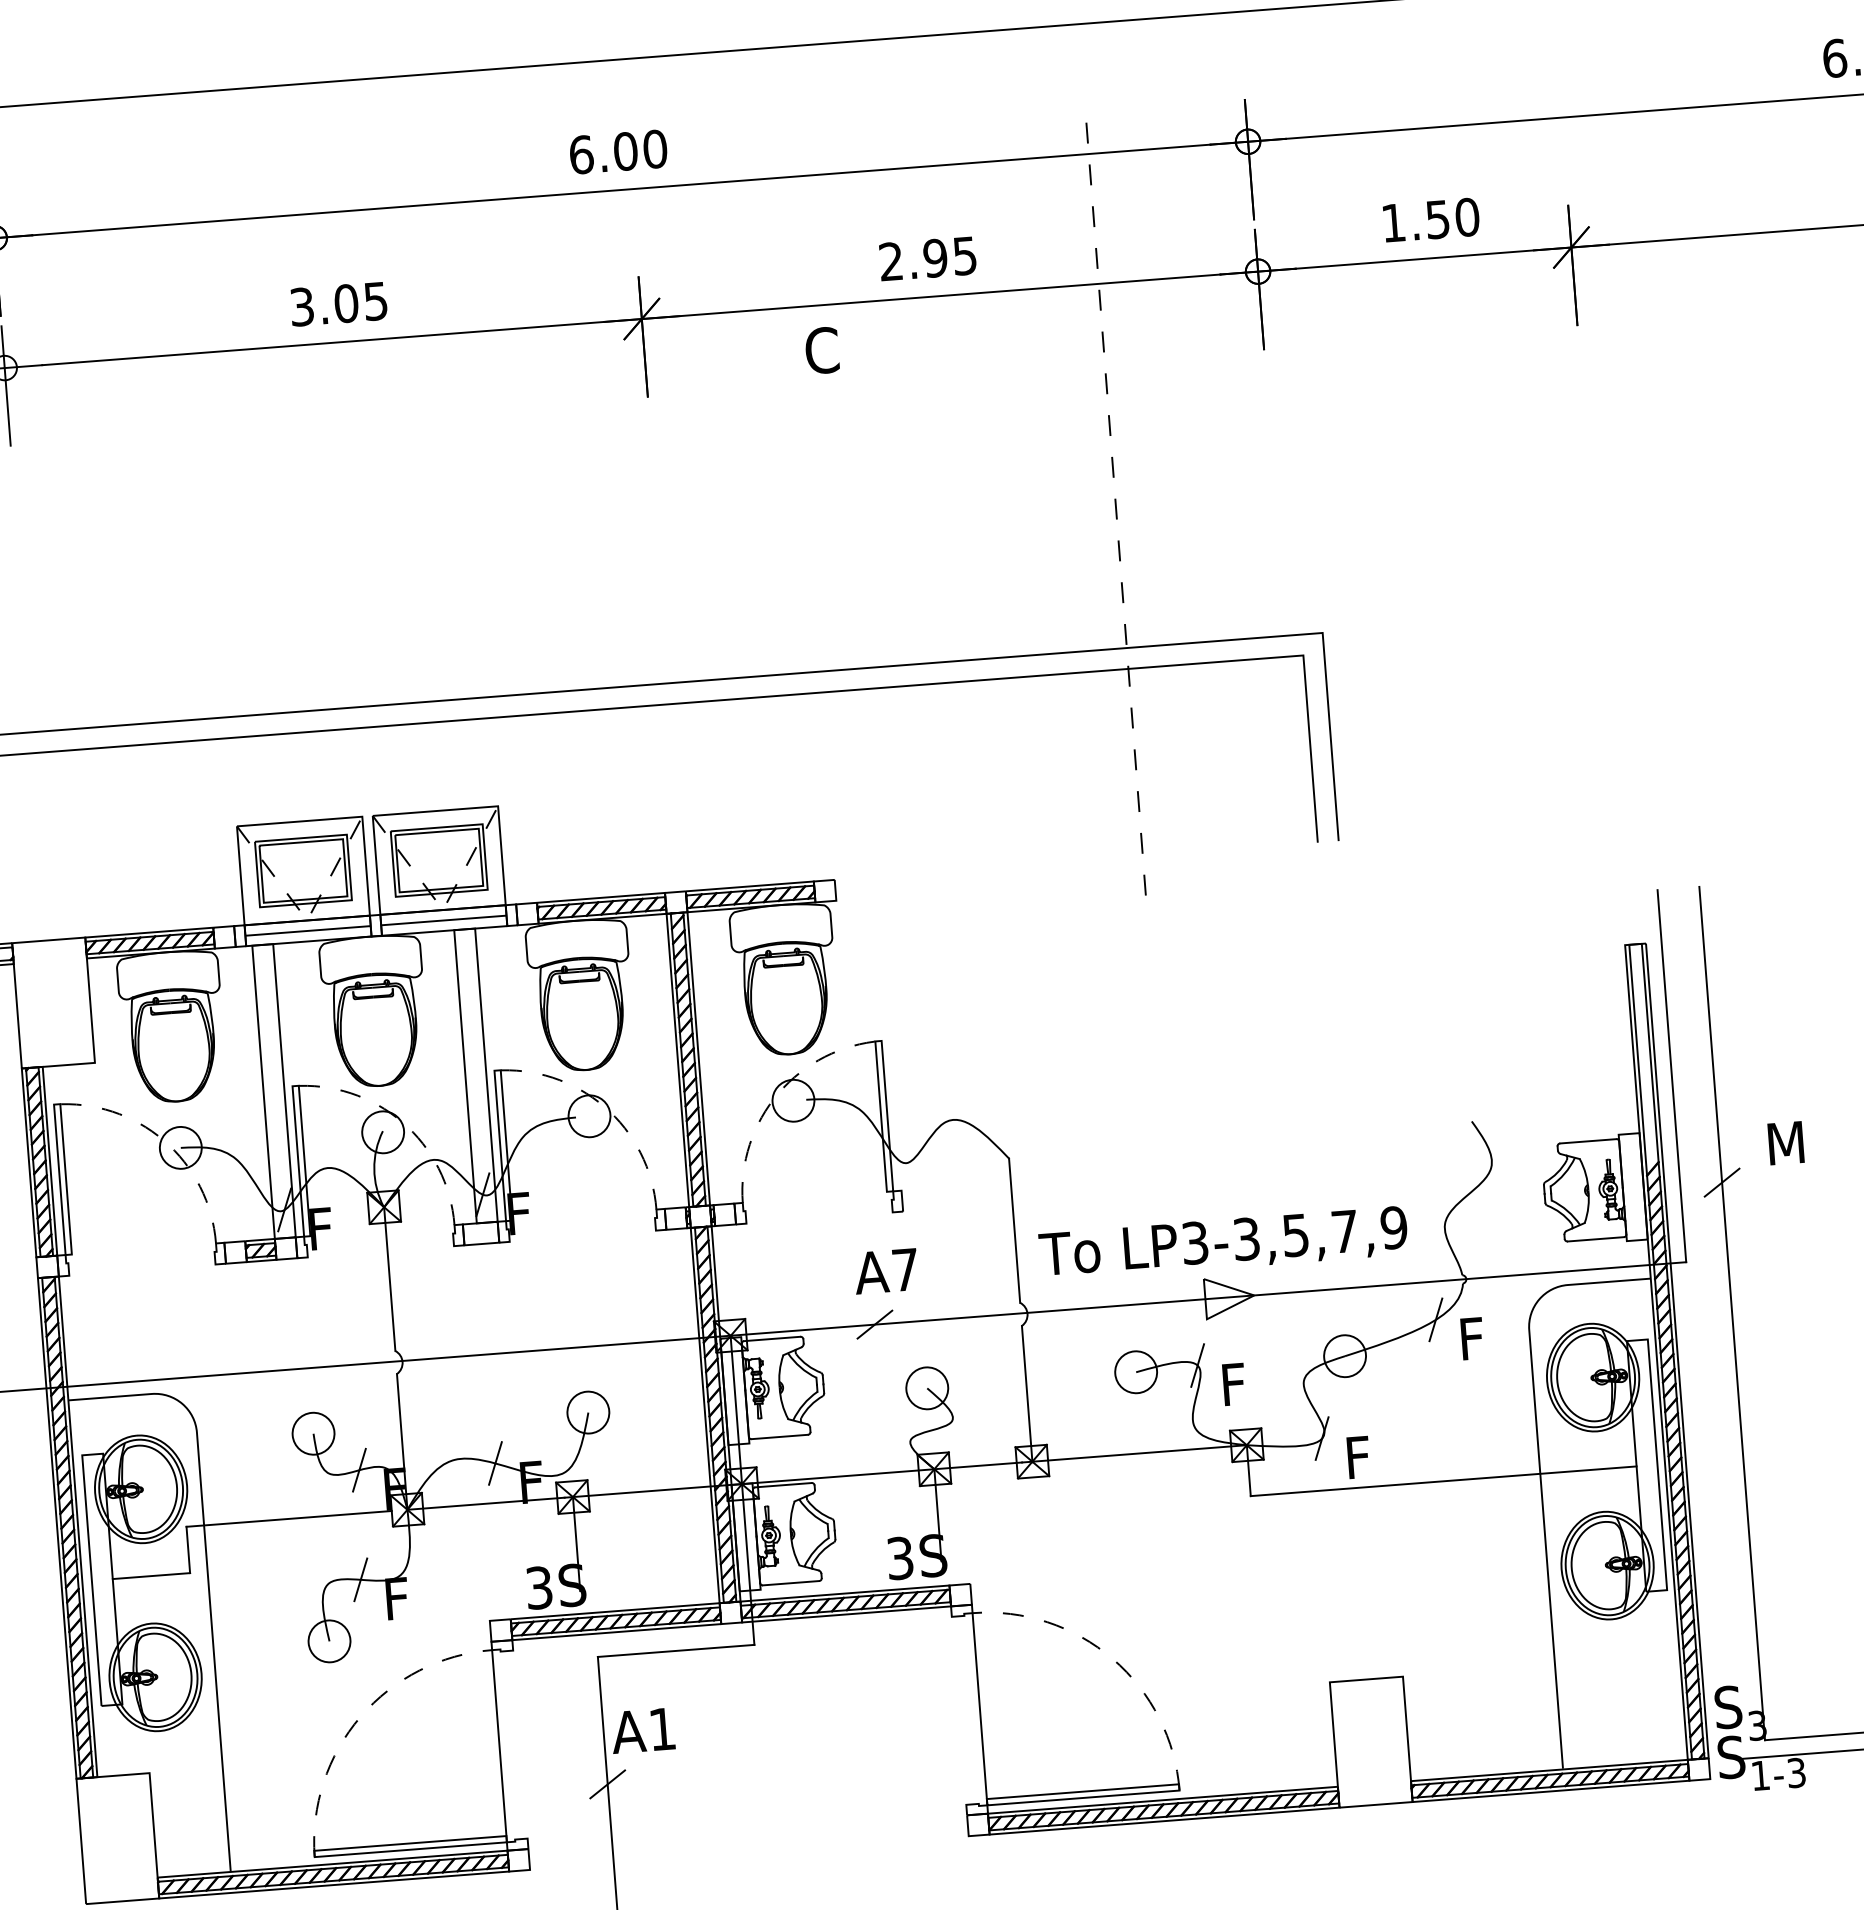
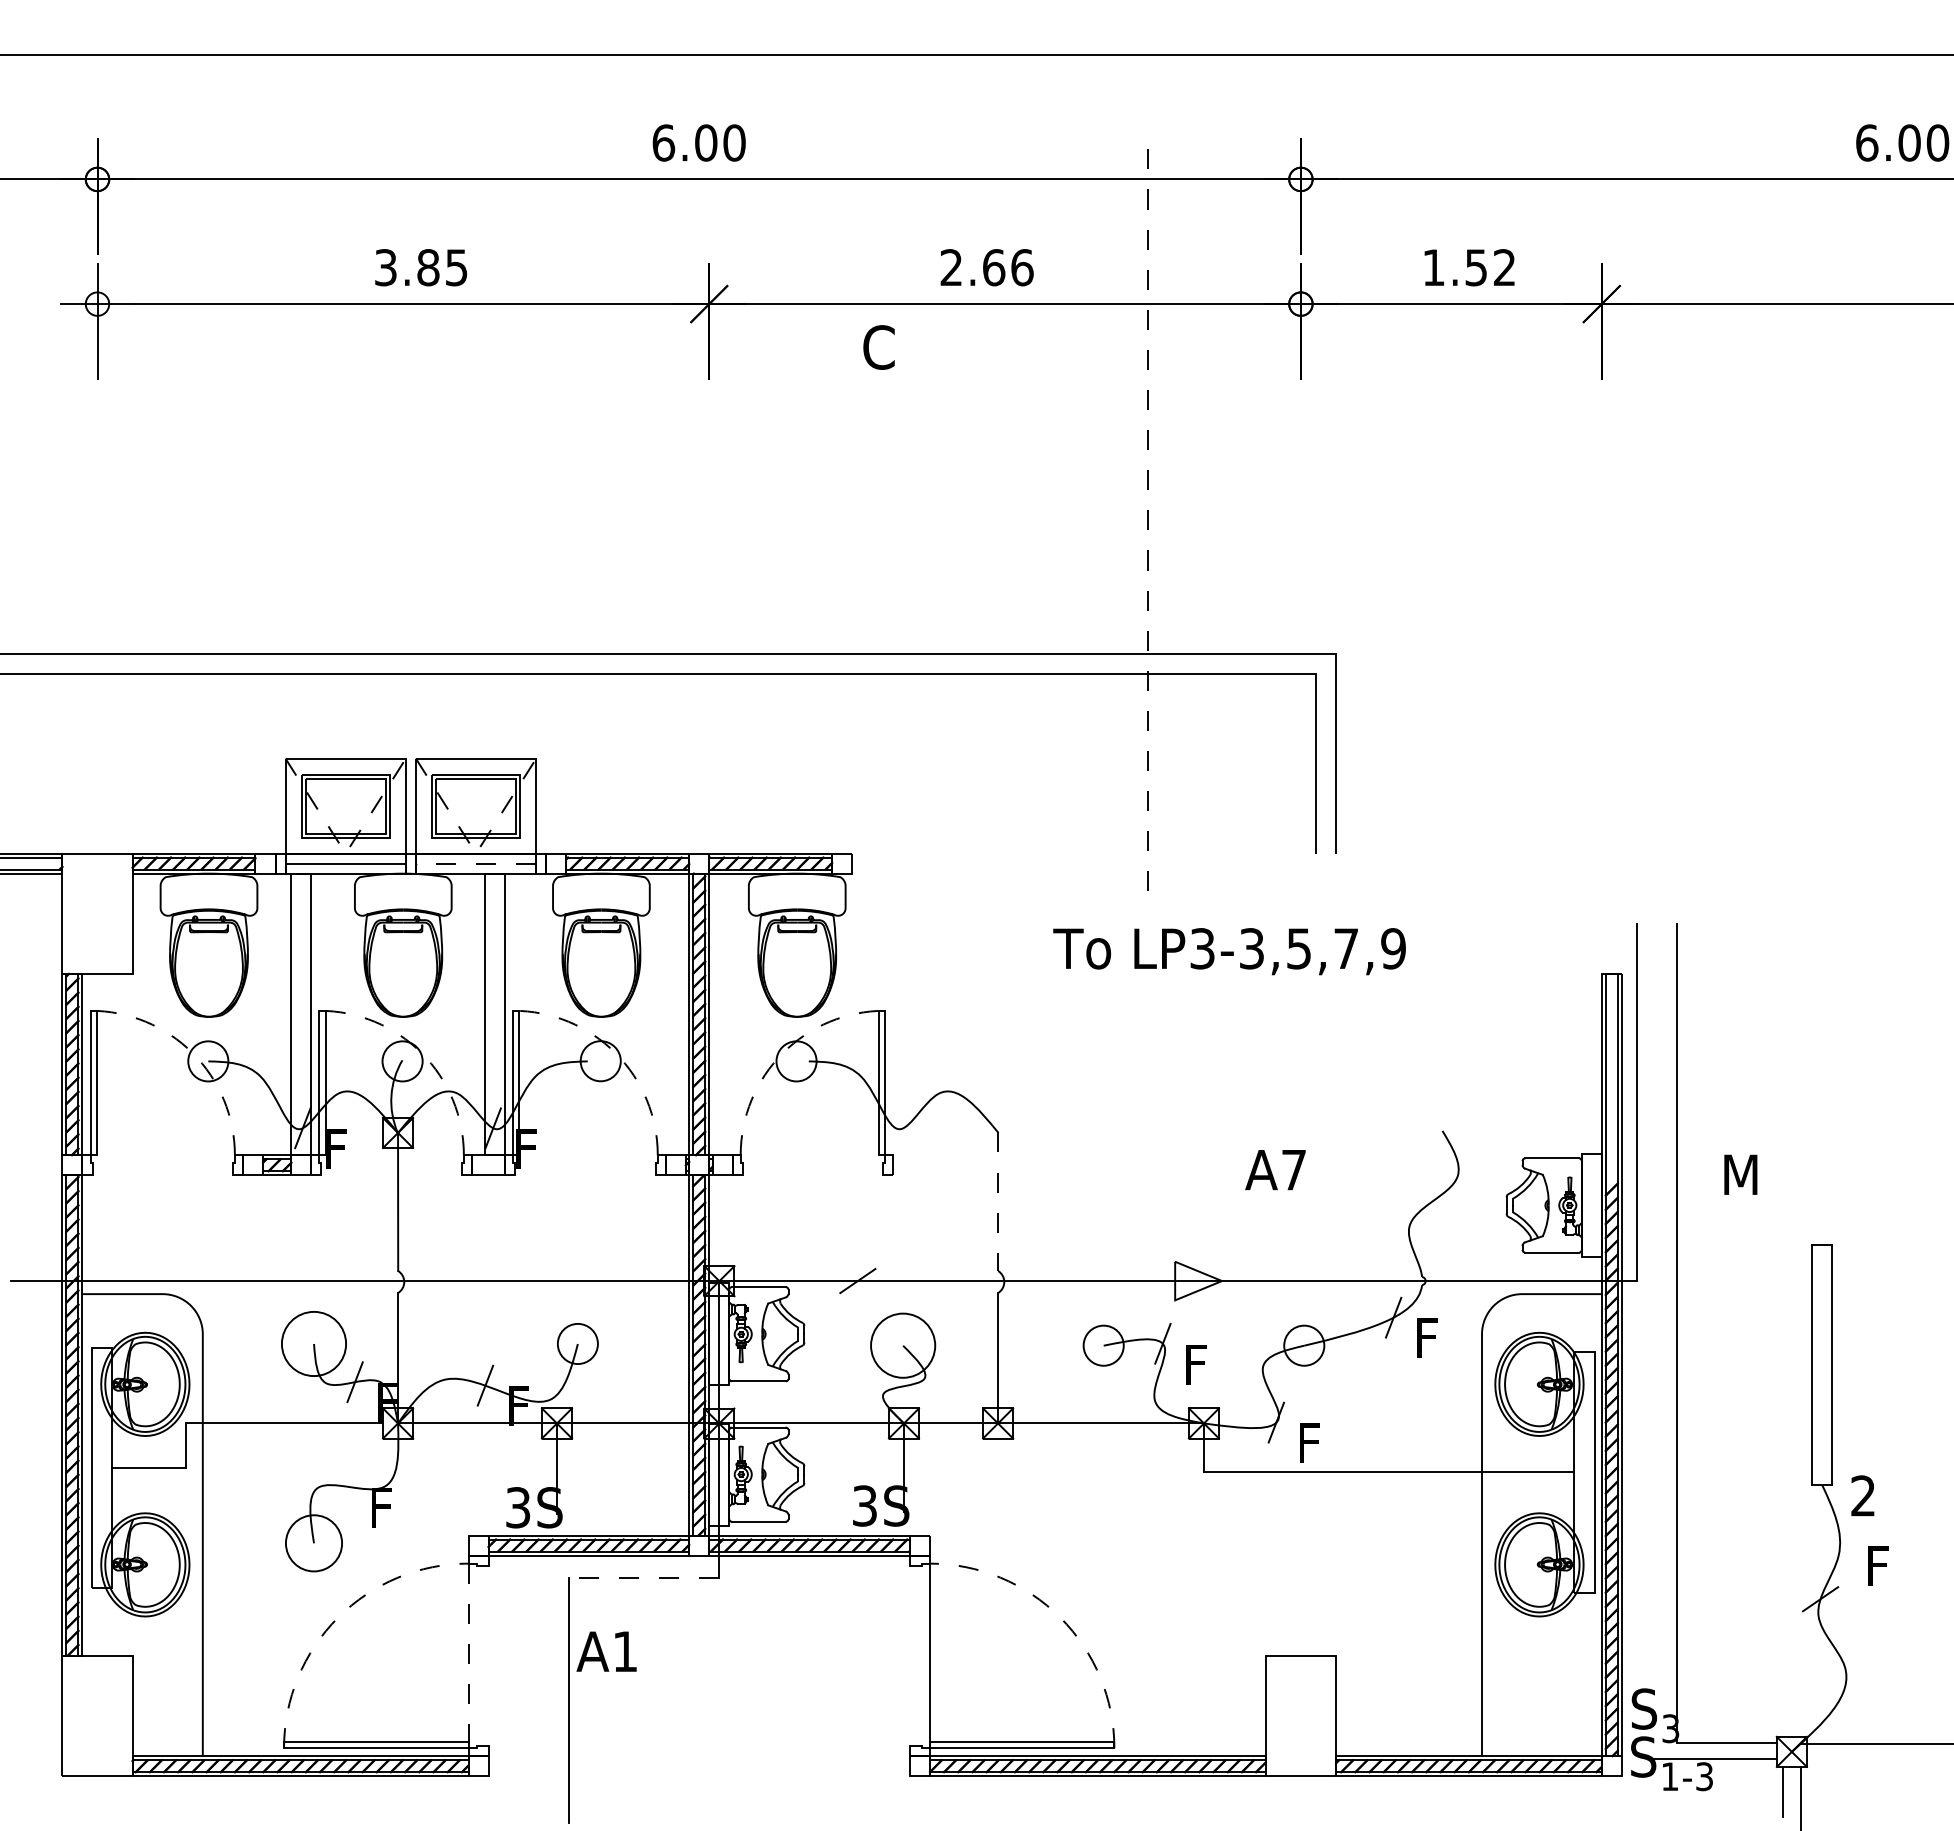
text: (1467, 217) -> (1504, 267), 1.50 -> 1.52
text: (949, 256) -> (1007, 267), 2.95 -> 2.66
text: (346, 303) -> (428, 267), 3.05 -> 3.85
line: (443, 920) -> (475, 863), solid -> dashed
line: (1721, 1182) -> (1676, 1207), removed
line: (1015, 1231) -> (998, 1202), solid -> dashed
text: (1223, 1243) -> (1229, 951), moved
text: (886, 1271) -> (1275, 1170), moved
circle: (927, 1388) -> (903, 1345), size x1.6
circle: (312, 1433) -> (313, 1343), size x1.6
line: (360, 1579) -> (348, 1486), removed
circle: (328, 1641) -> (313, 1543), size x1.4
line: (675, 1650) -> (643, 1577), solid -> dashed
line: (499, 1746) -> (468, 1656), solid -> dashed
line: (607, 1784) -> (568, 1700), removed

